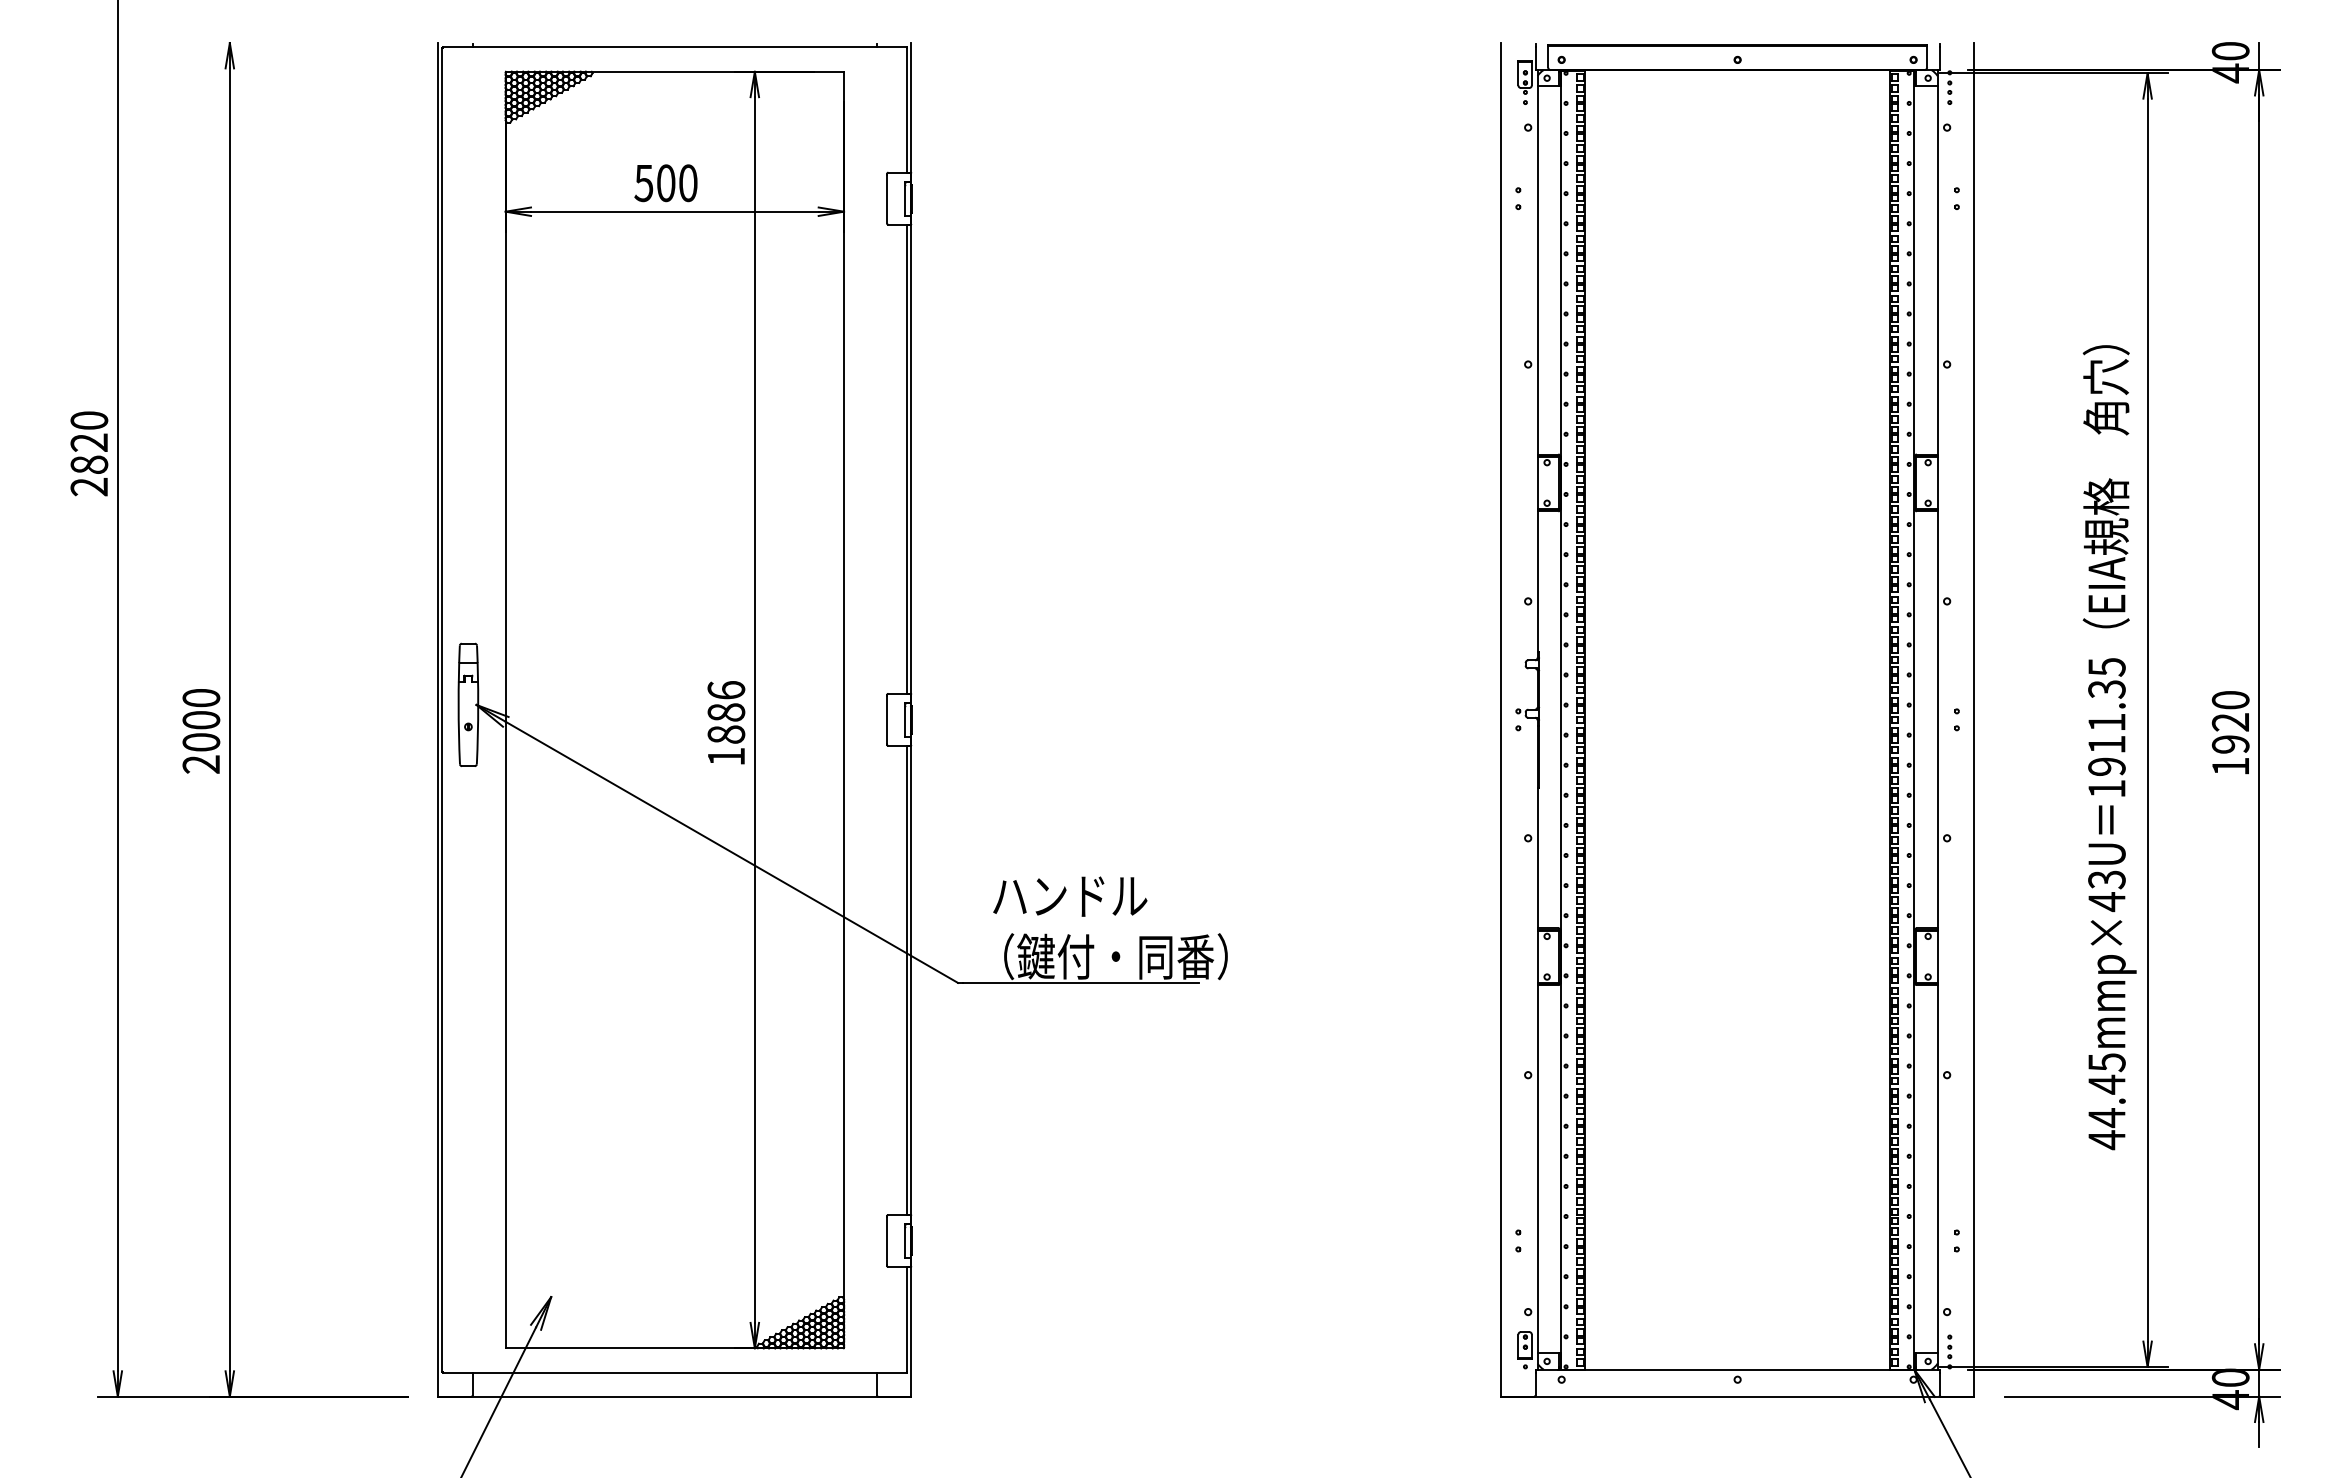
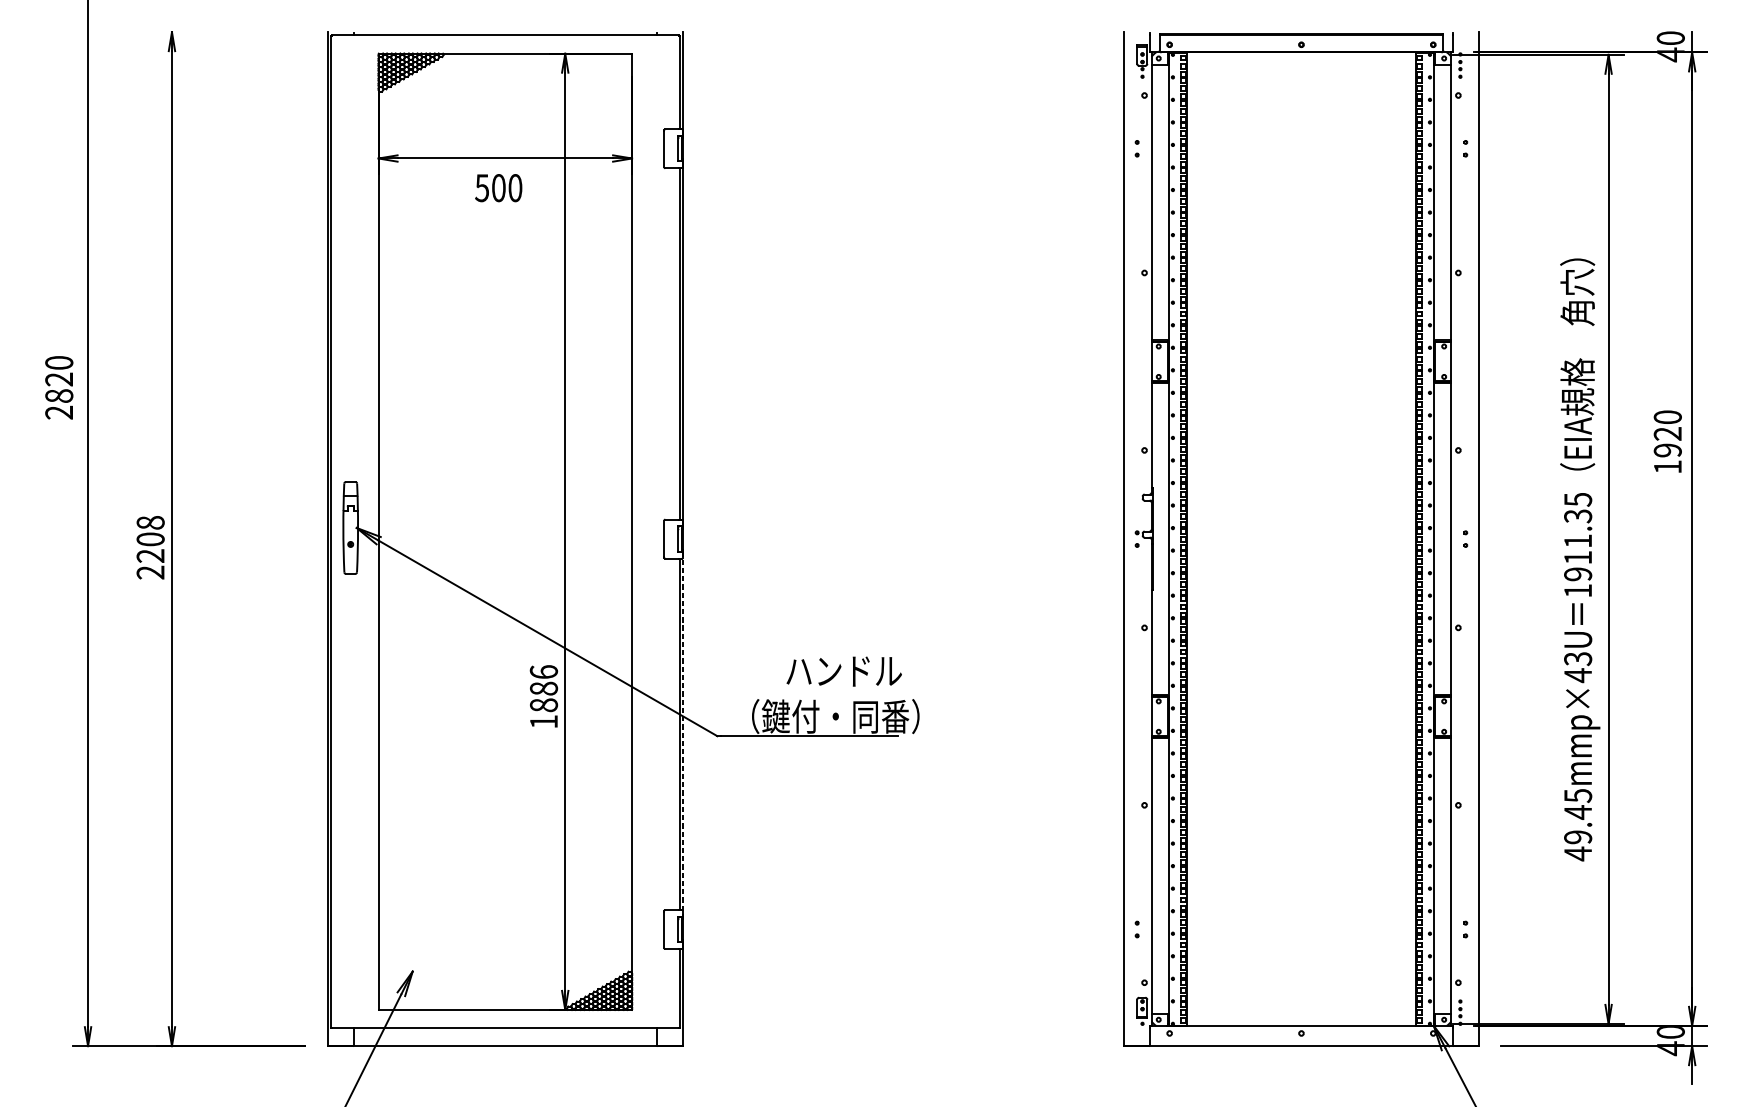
text: (665, 183) -> (498, 188), moved
text: (89, 453) -> (59, 387), moved
text: (201, 719) -> (150, 538), 2000 -> 2208
text: (726, 722) -> (544, 696), moved
text: (2230, 732) -> (1667, 441), moved
text: (1070, 896) -> (844, 671), moved
line: (911, 980) -> (682, 734), solid -> dashed
text: (2106, 1118) -> (1577, 837), 44.45mmp×43U -> 49.45mmp×43U

